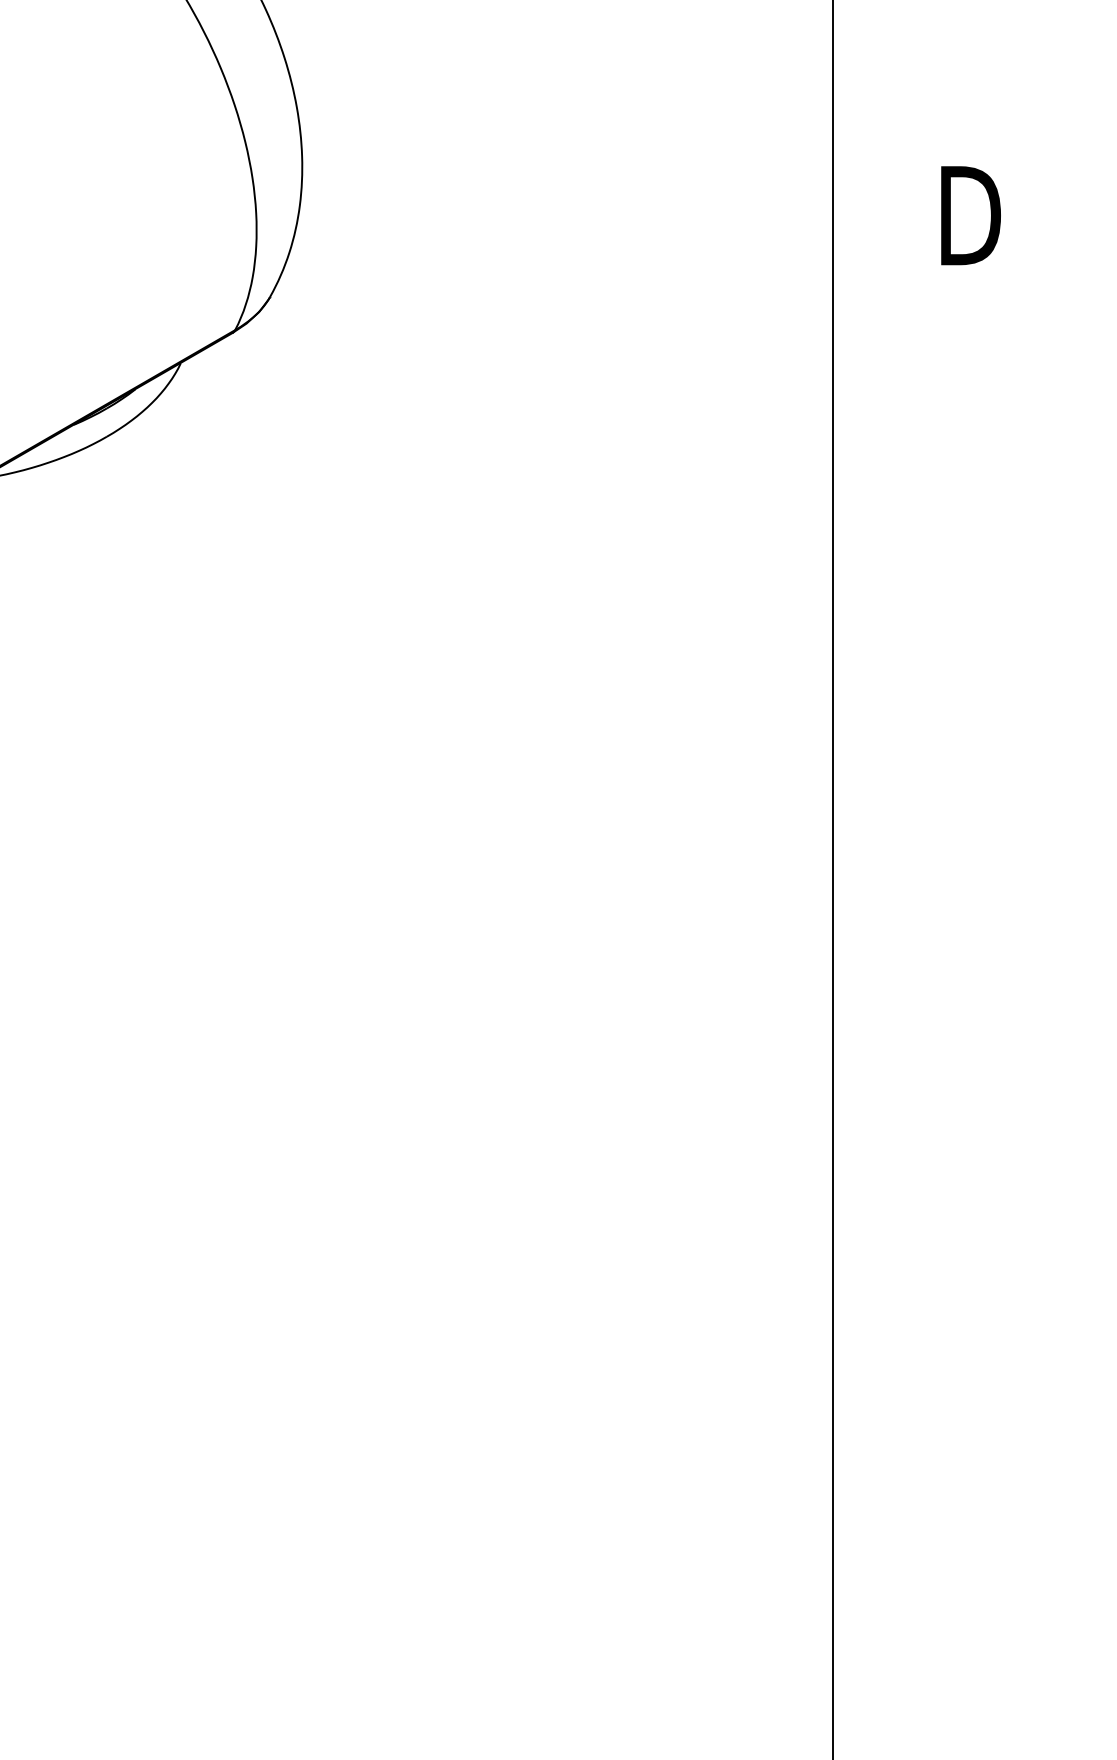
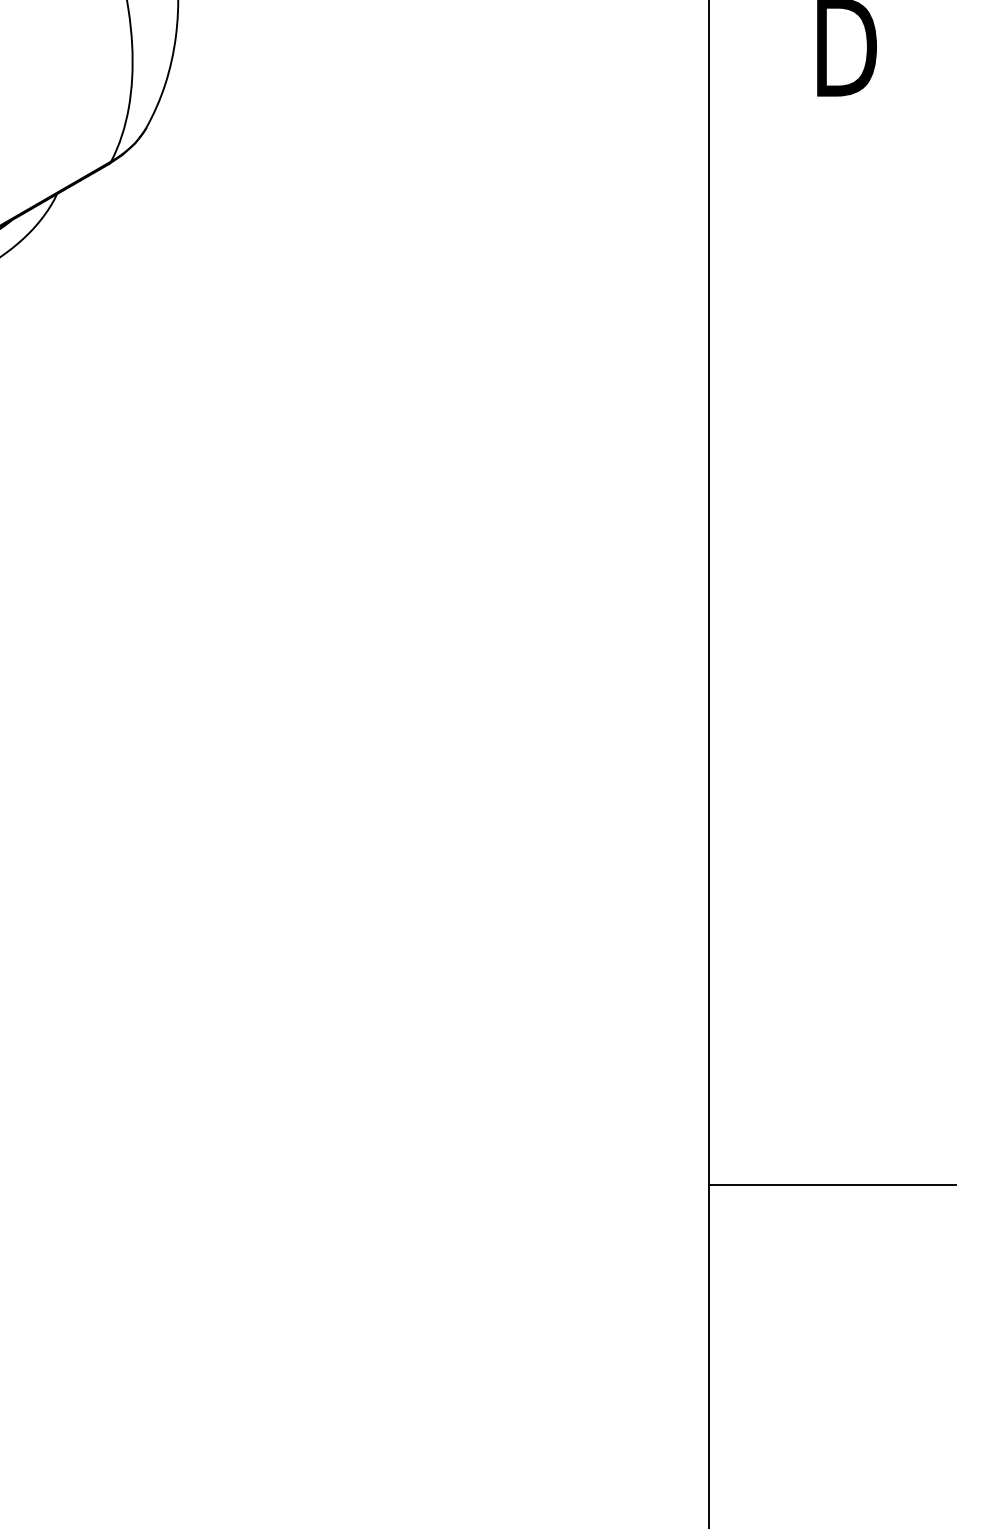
line: (956, 1353) -> (832, 1184), added

